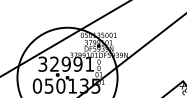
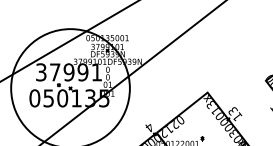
text: (54, 64) -> (55, 72), 32991 -> 37991

